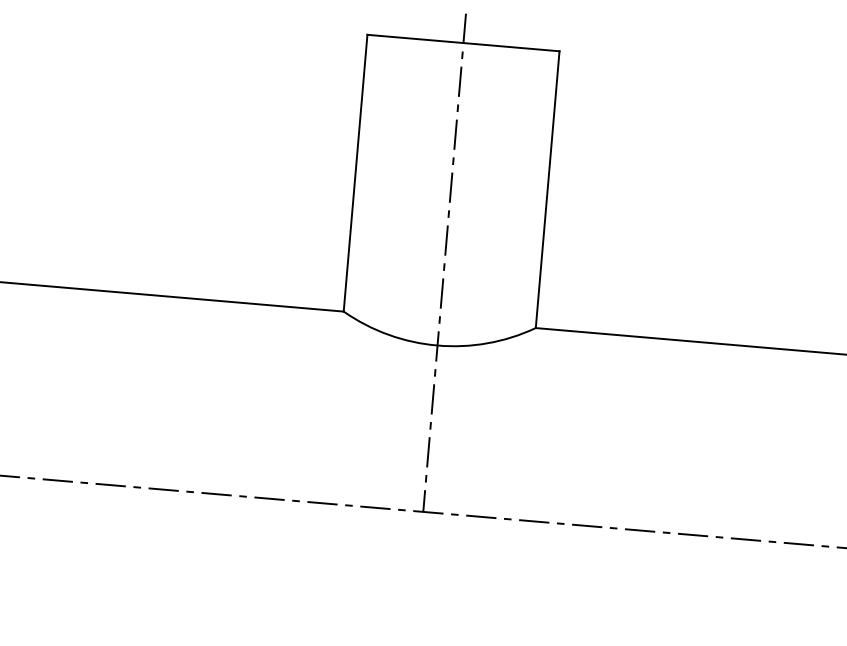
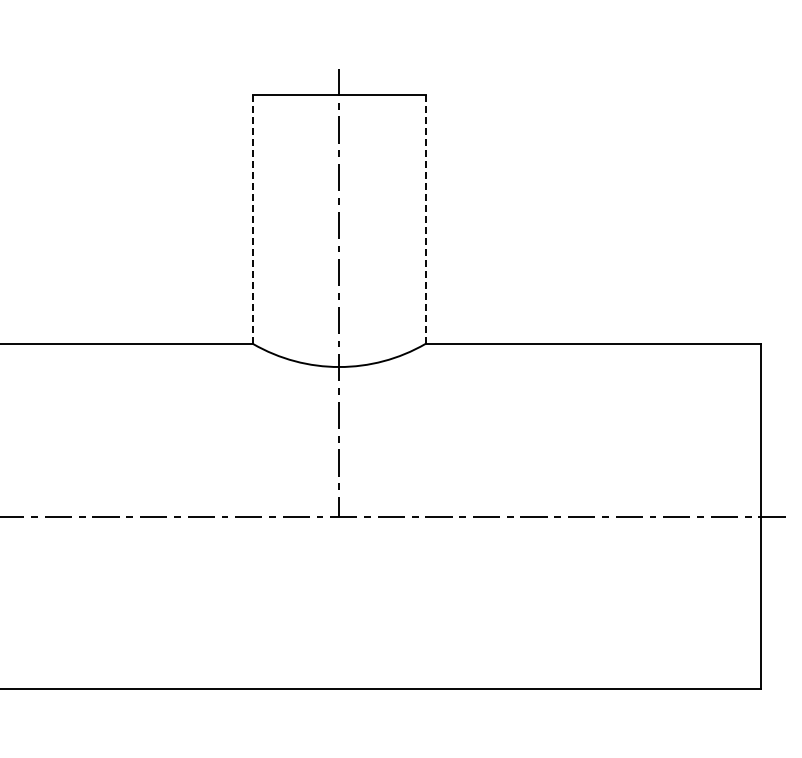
line: (354, 174) -> (252, 220), solid -> dashed
line: (547, 190) -> (425, 220), solid -> dashed

